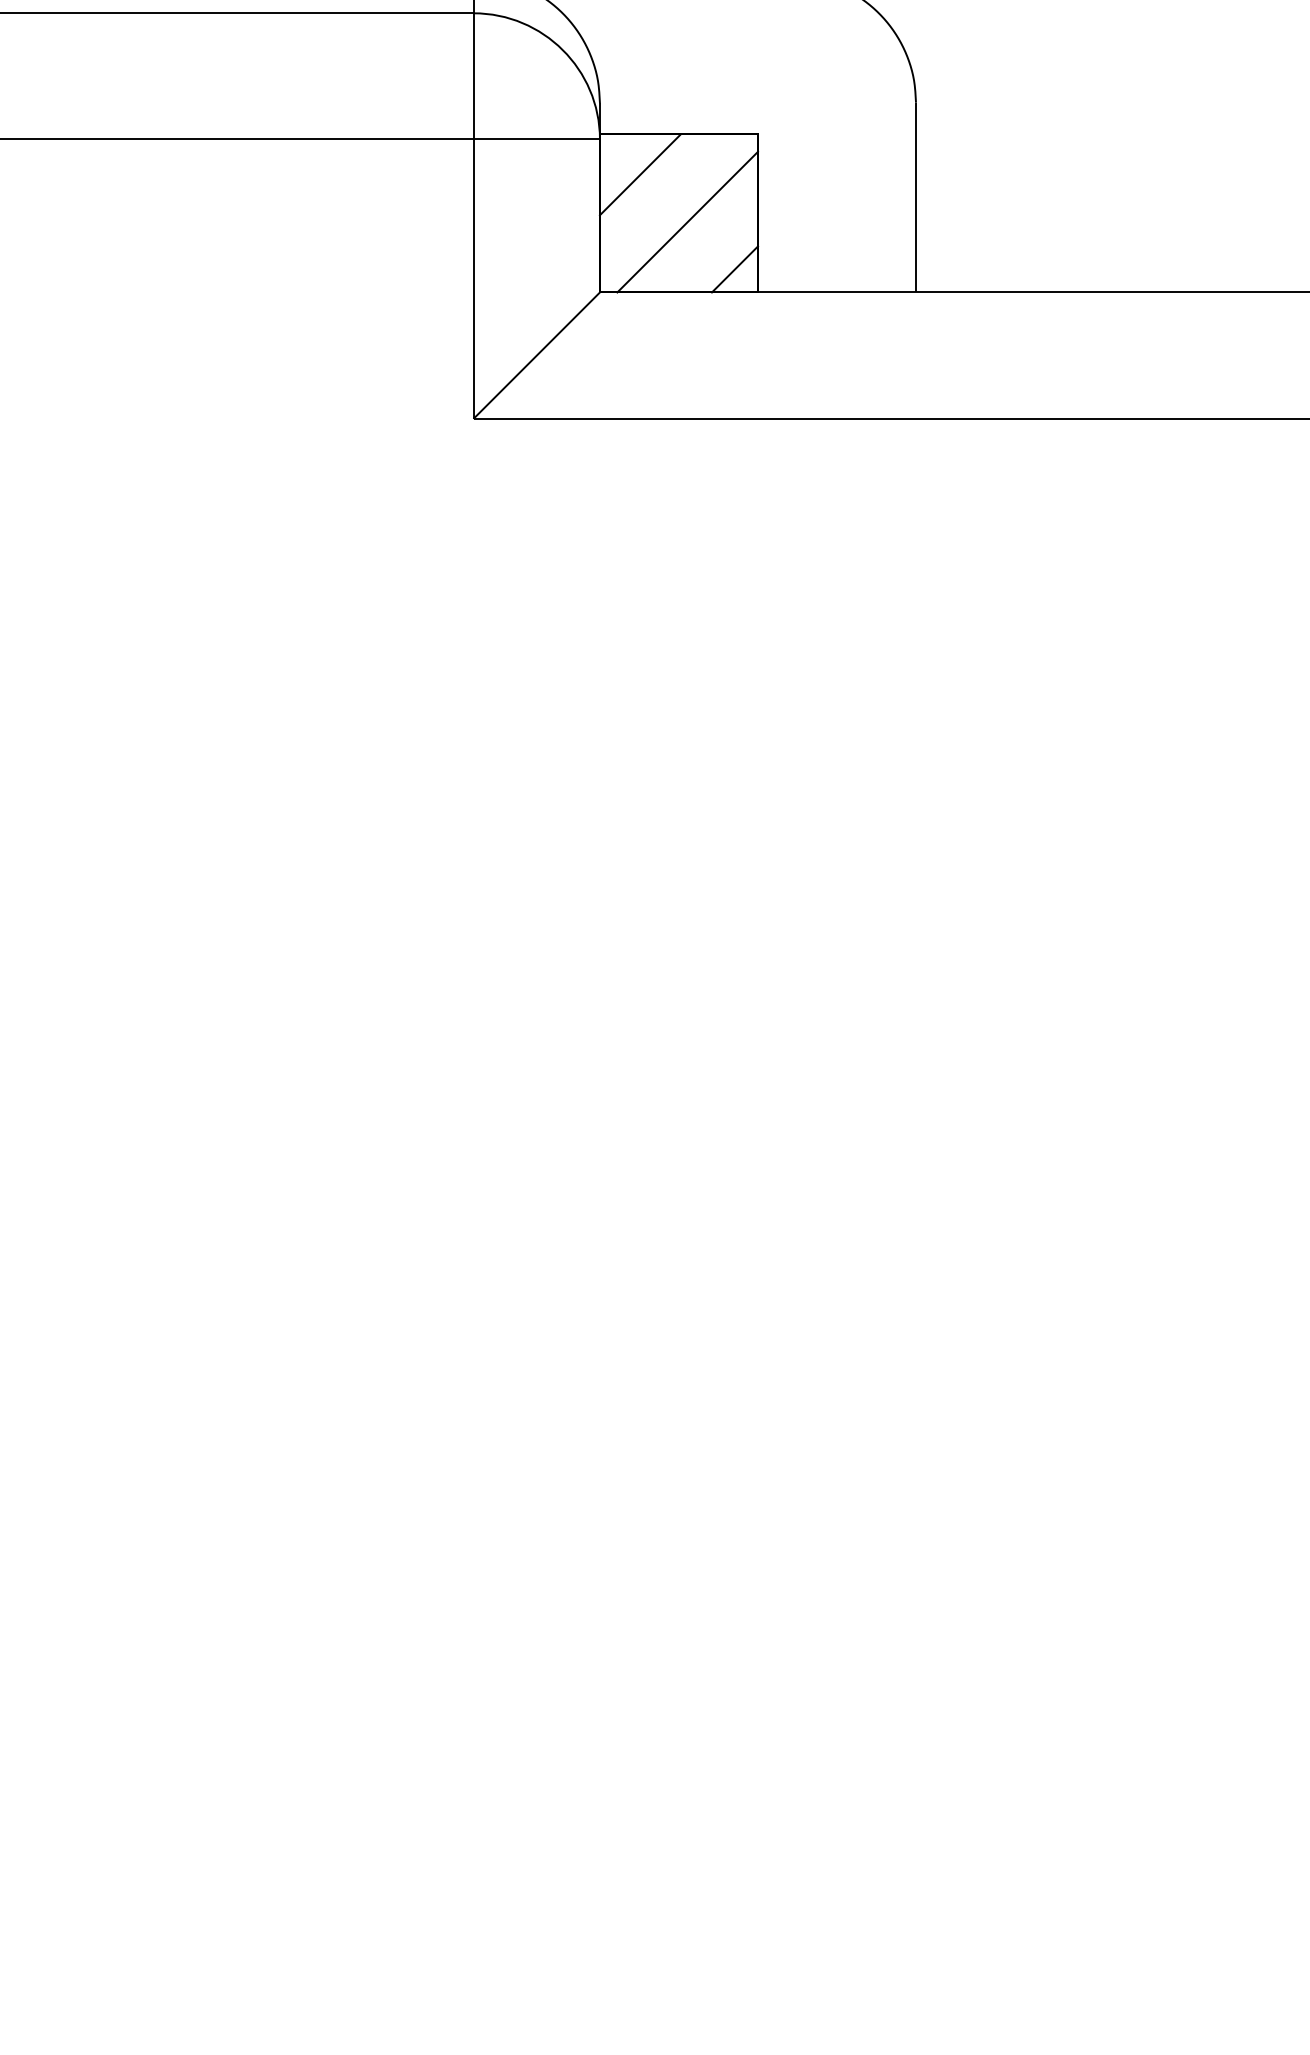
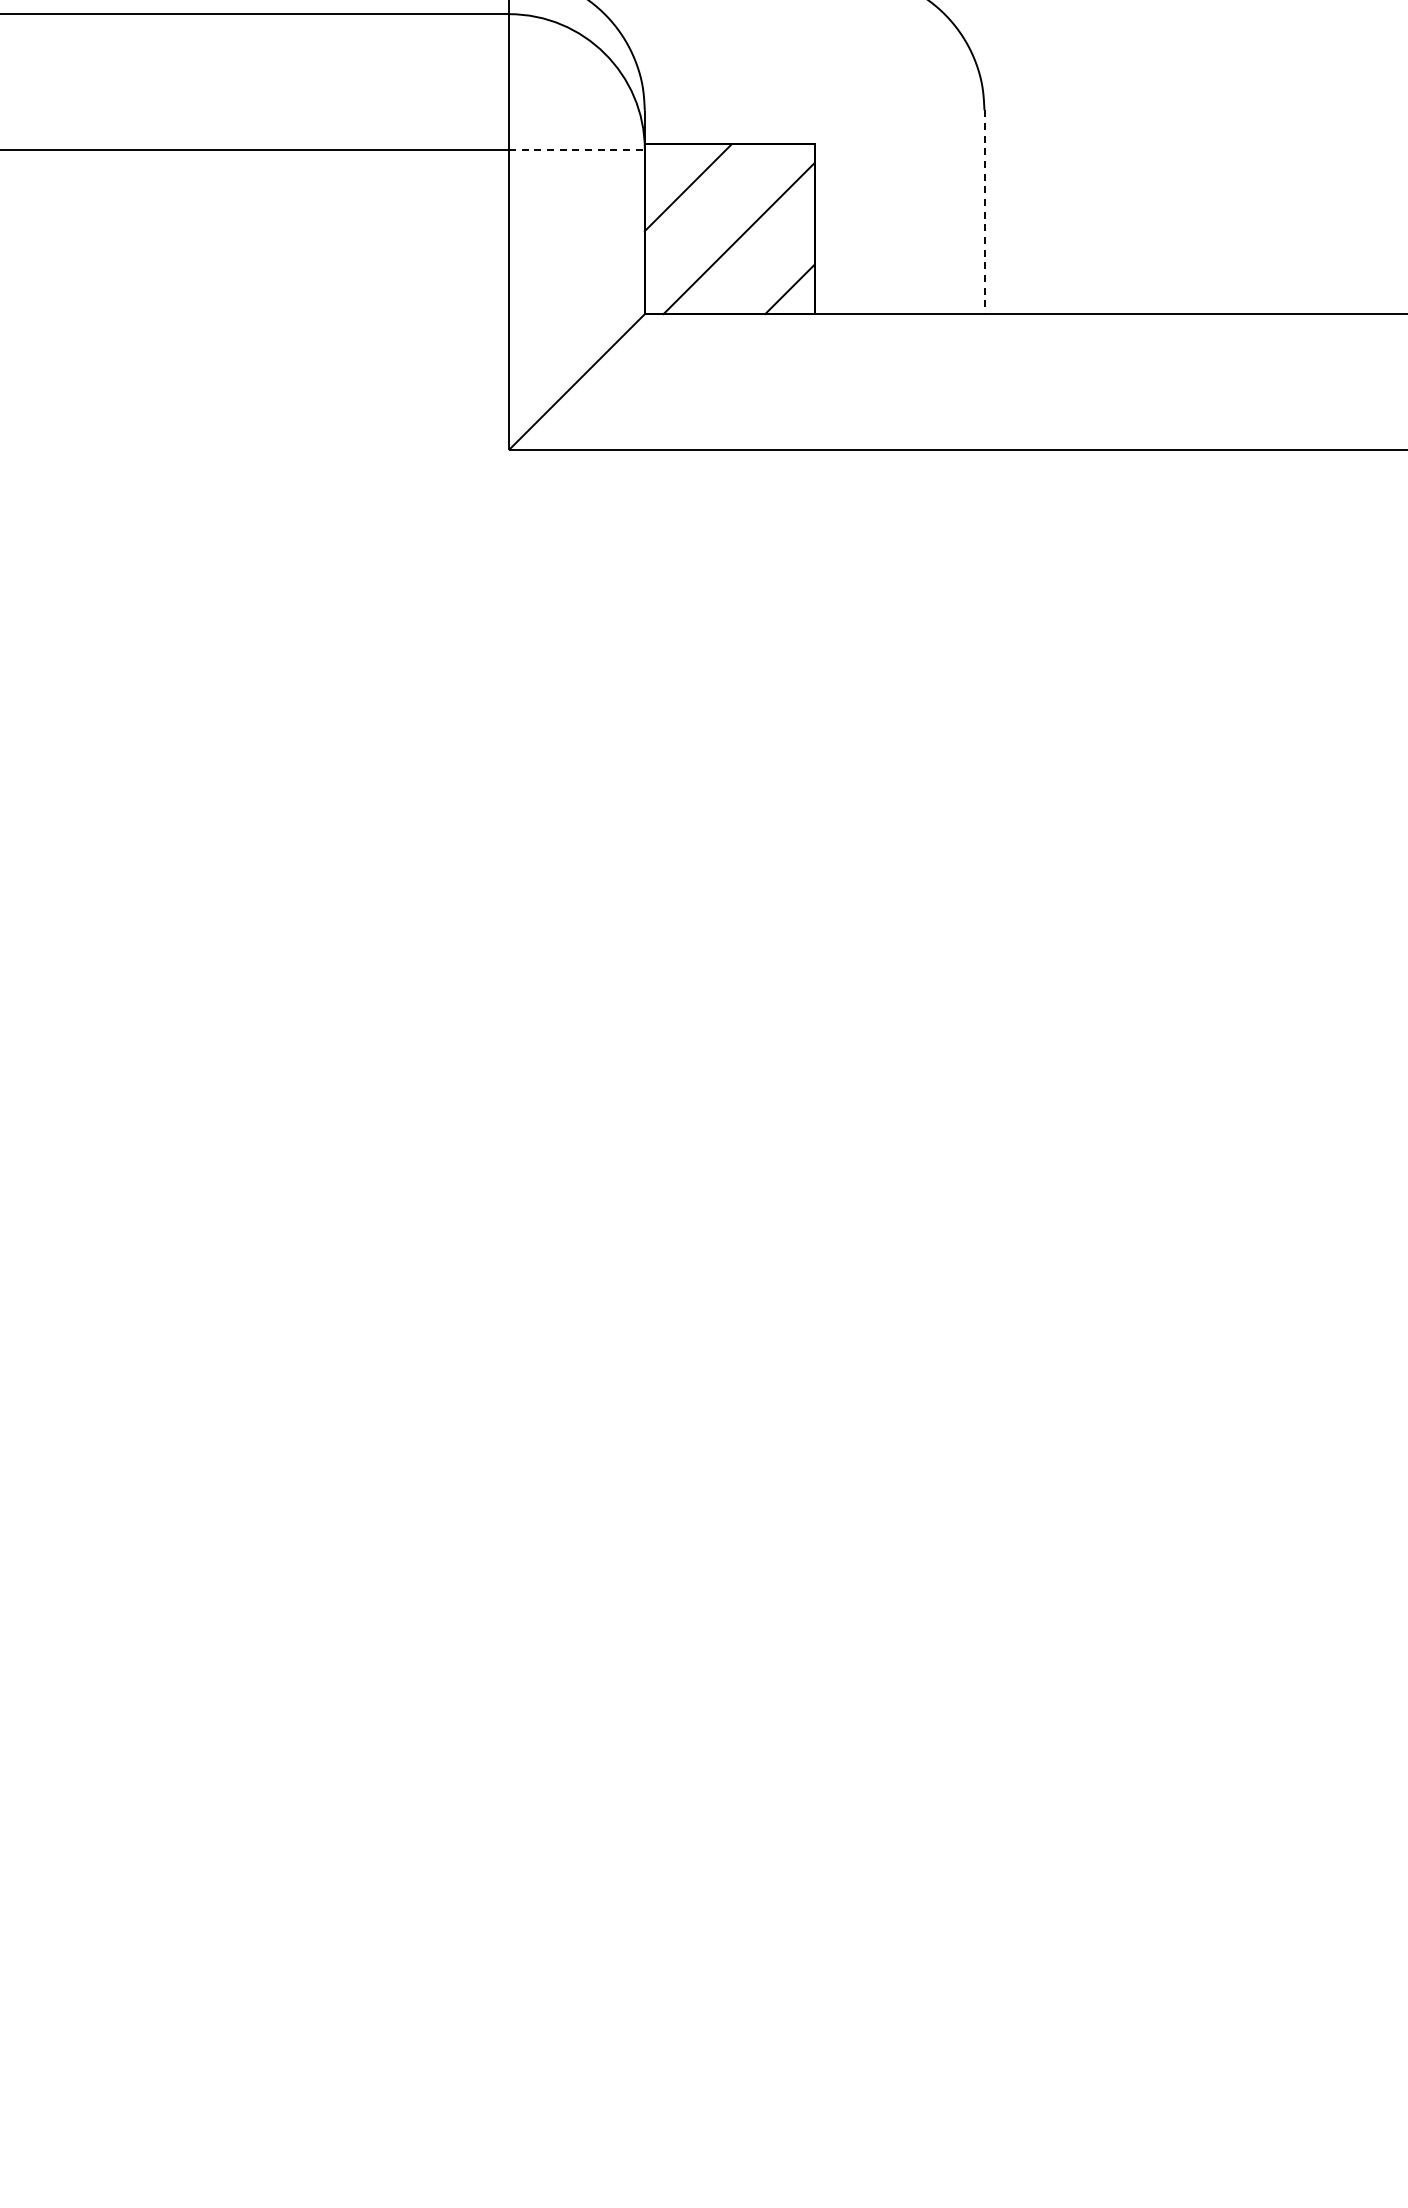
line: (536, 139) -> (576, 149), solid -> dashed
line: (916, 197) -> (984, 212), solid -> dashed

